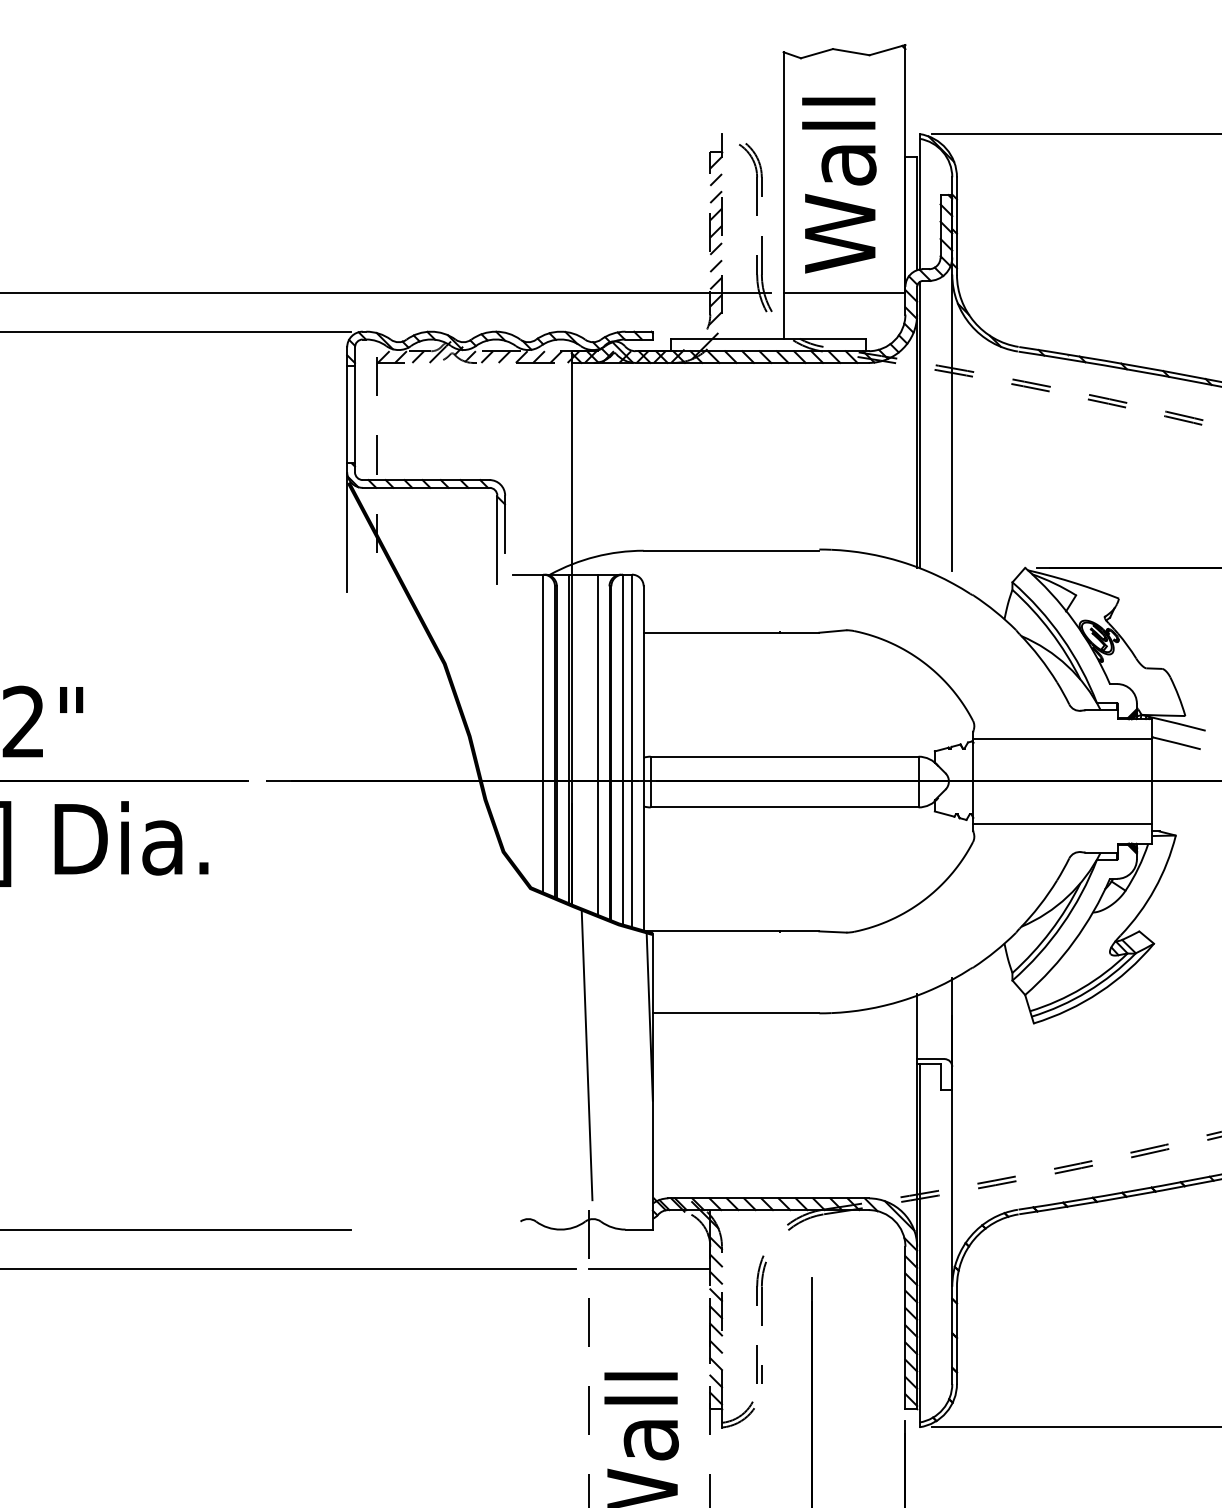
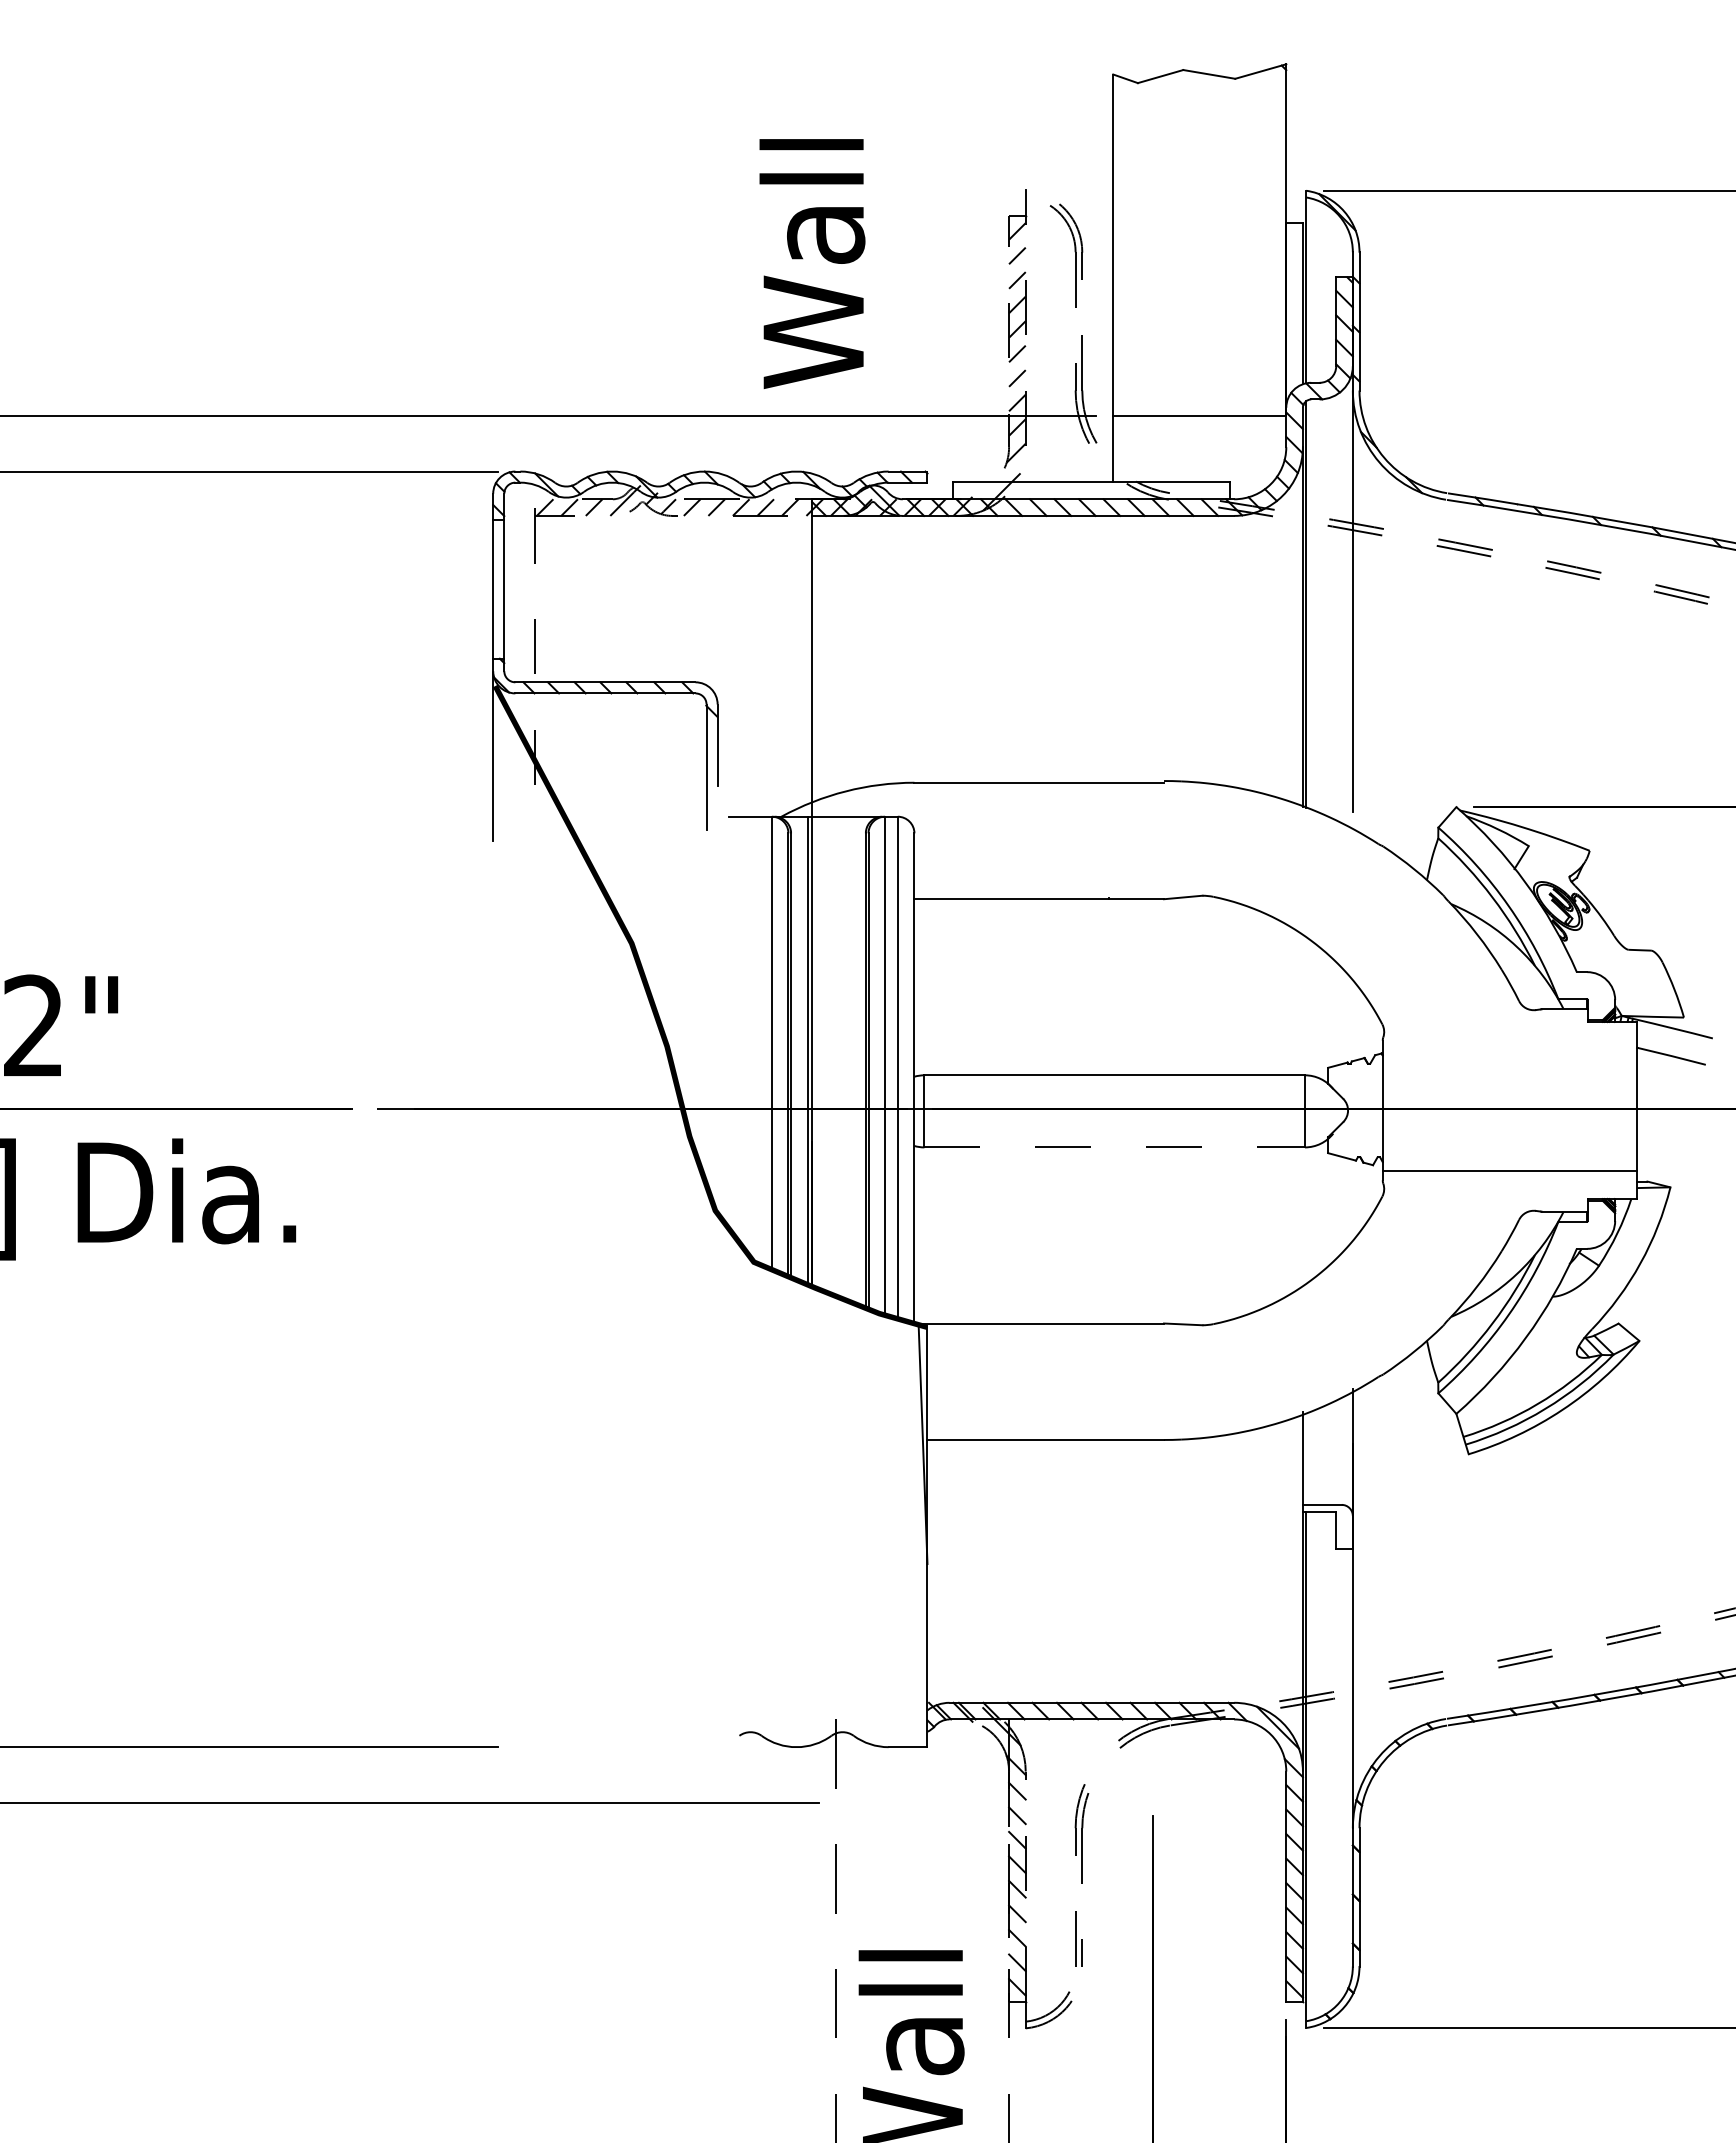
text: (839, 185) -> (812, 263), moved
line: (1062, 739) -> (1509, 1050), removed
line: (597, 744) -> (849, 1058), removed
line: (785, 807) -> (1115, 1147), solid -> dashed
line: (586, 1054) -> (833, 1498), removed
line: (649, 1268) -> (922, 1802), removed

